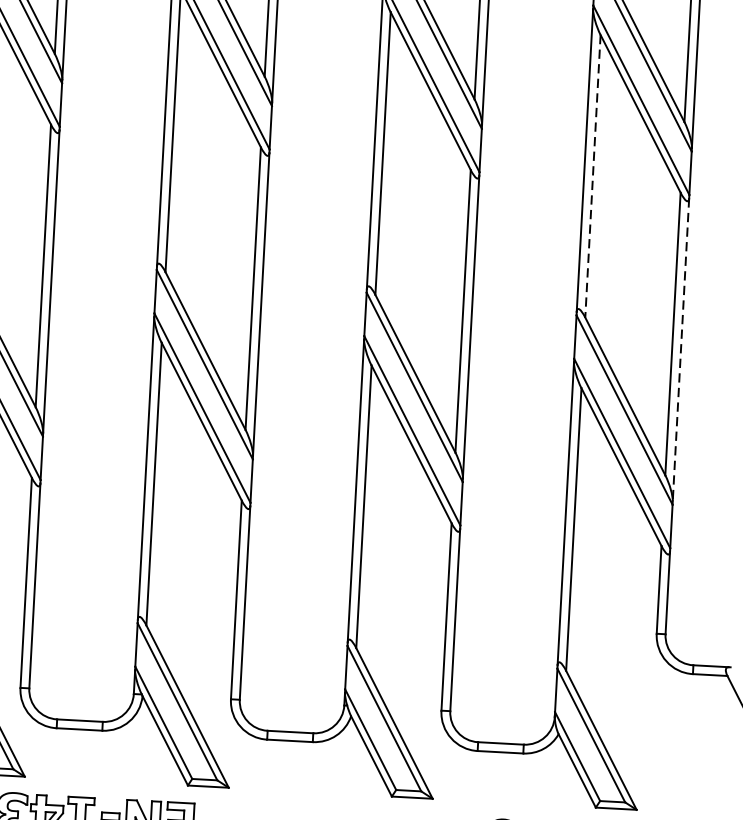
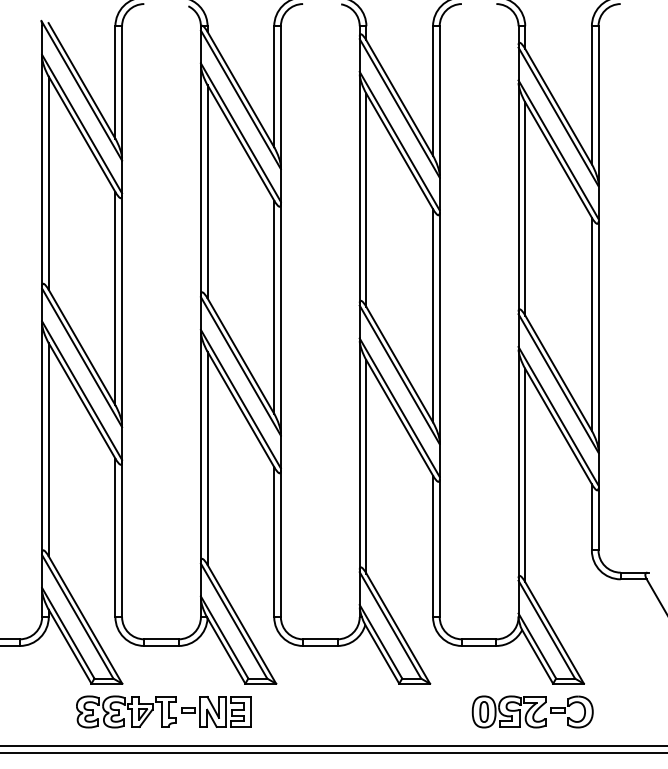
line: (593, 175) -> (525, 208), dashed -> solid
line: (680, 350) -> (598, 336), dashed -> solid

